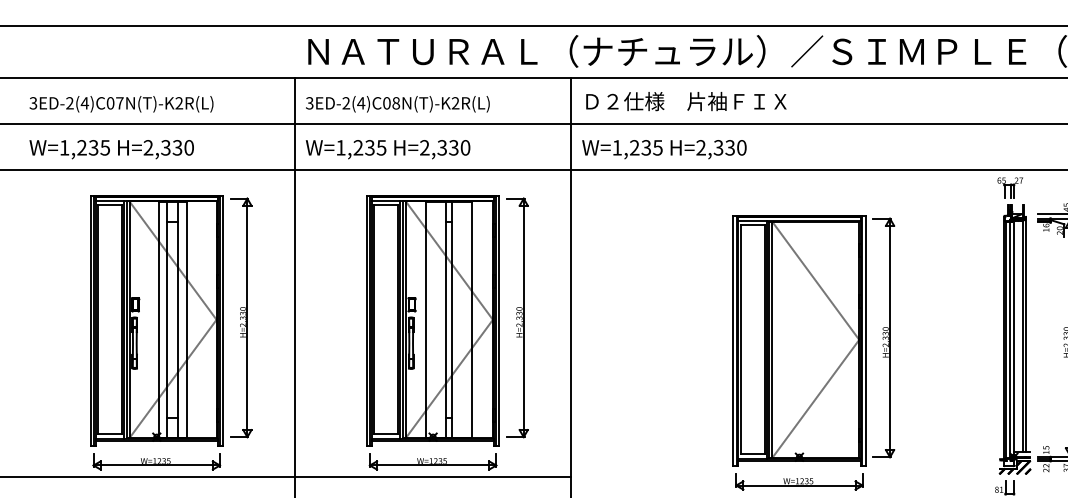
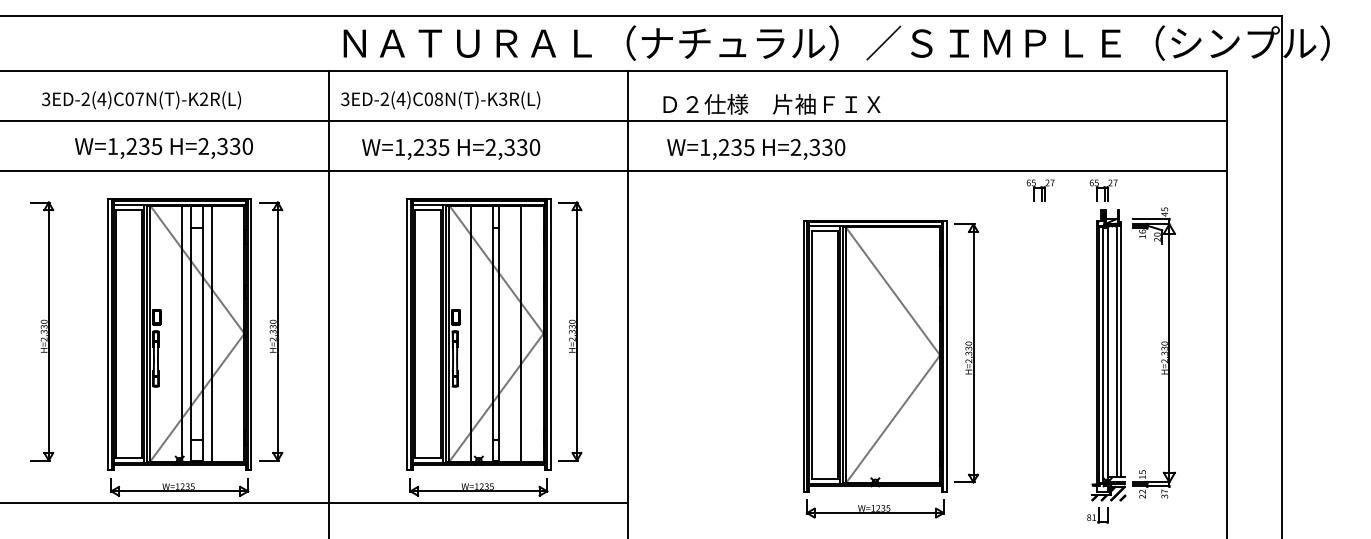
text: (685, 101) -> (771, 104), moved
text: (455, 103) -> (503, 99), 3ED-2(4)C08N(T)-K2R(L) -> 3ED-2(4)C08N(T)-K3R(L)
text: (111, 149) -> (163, 148), moved
text: (388, 149) -> (451, 149), moved
text: (664, 149) -> (756, 149), moved
part: (951, 187) -> (1040, 190), added
part: (30, 317) -> (42, 331), added

